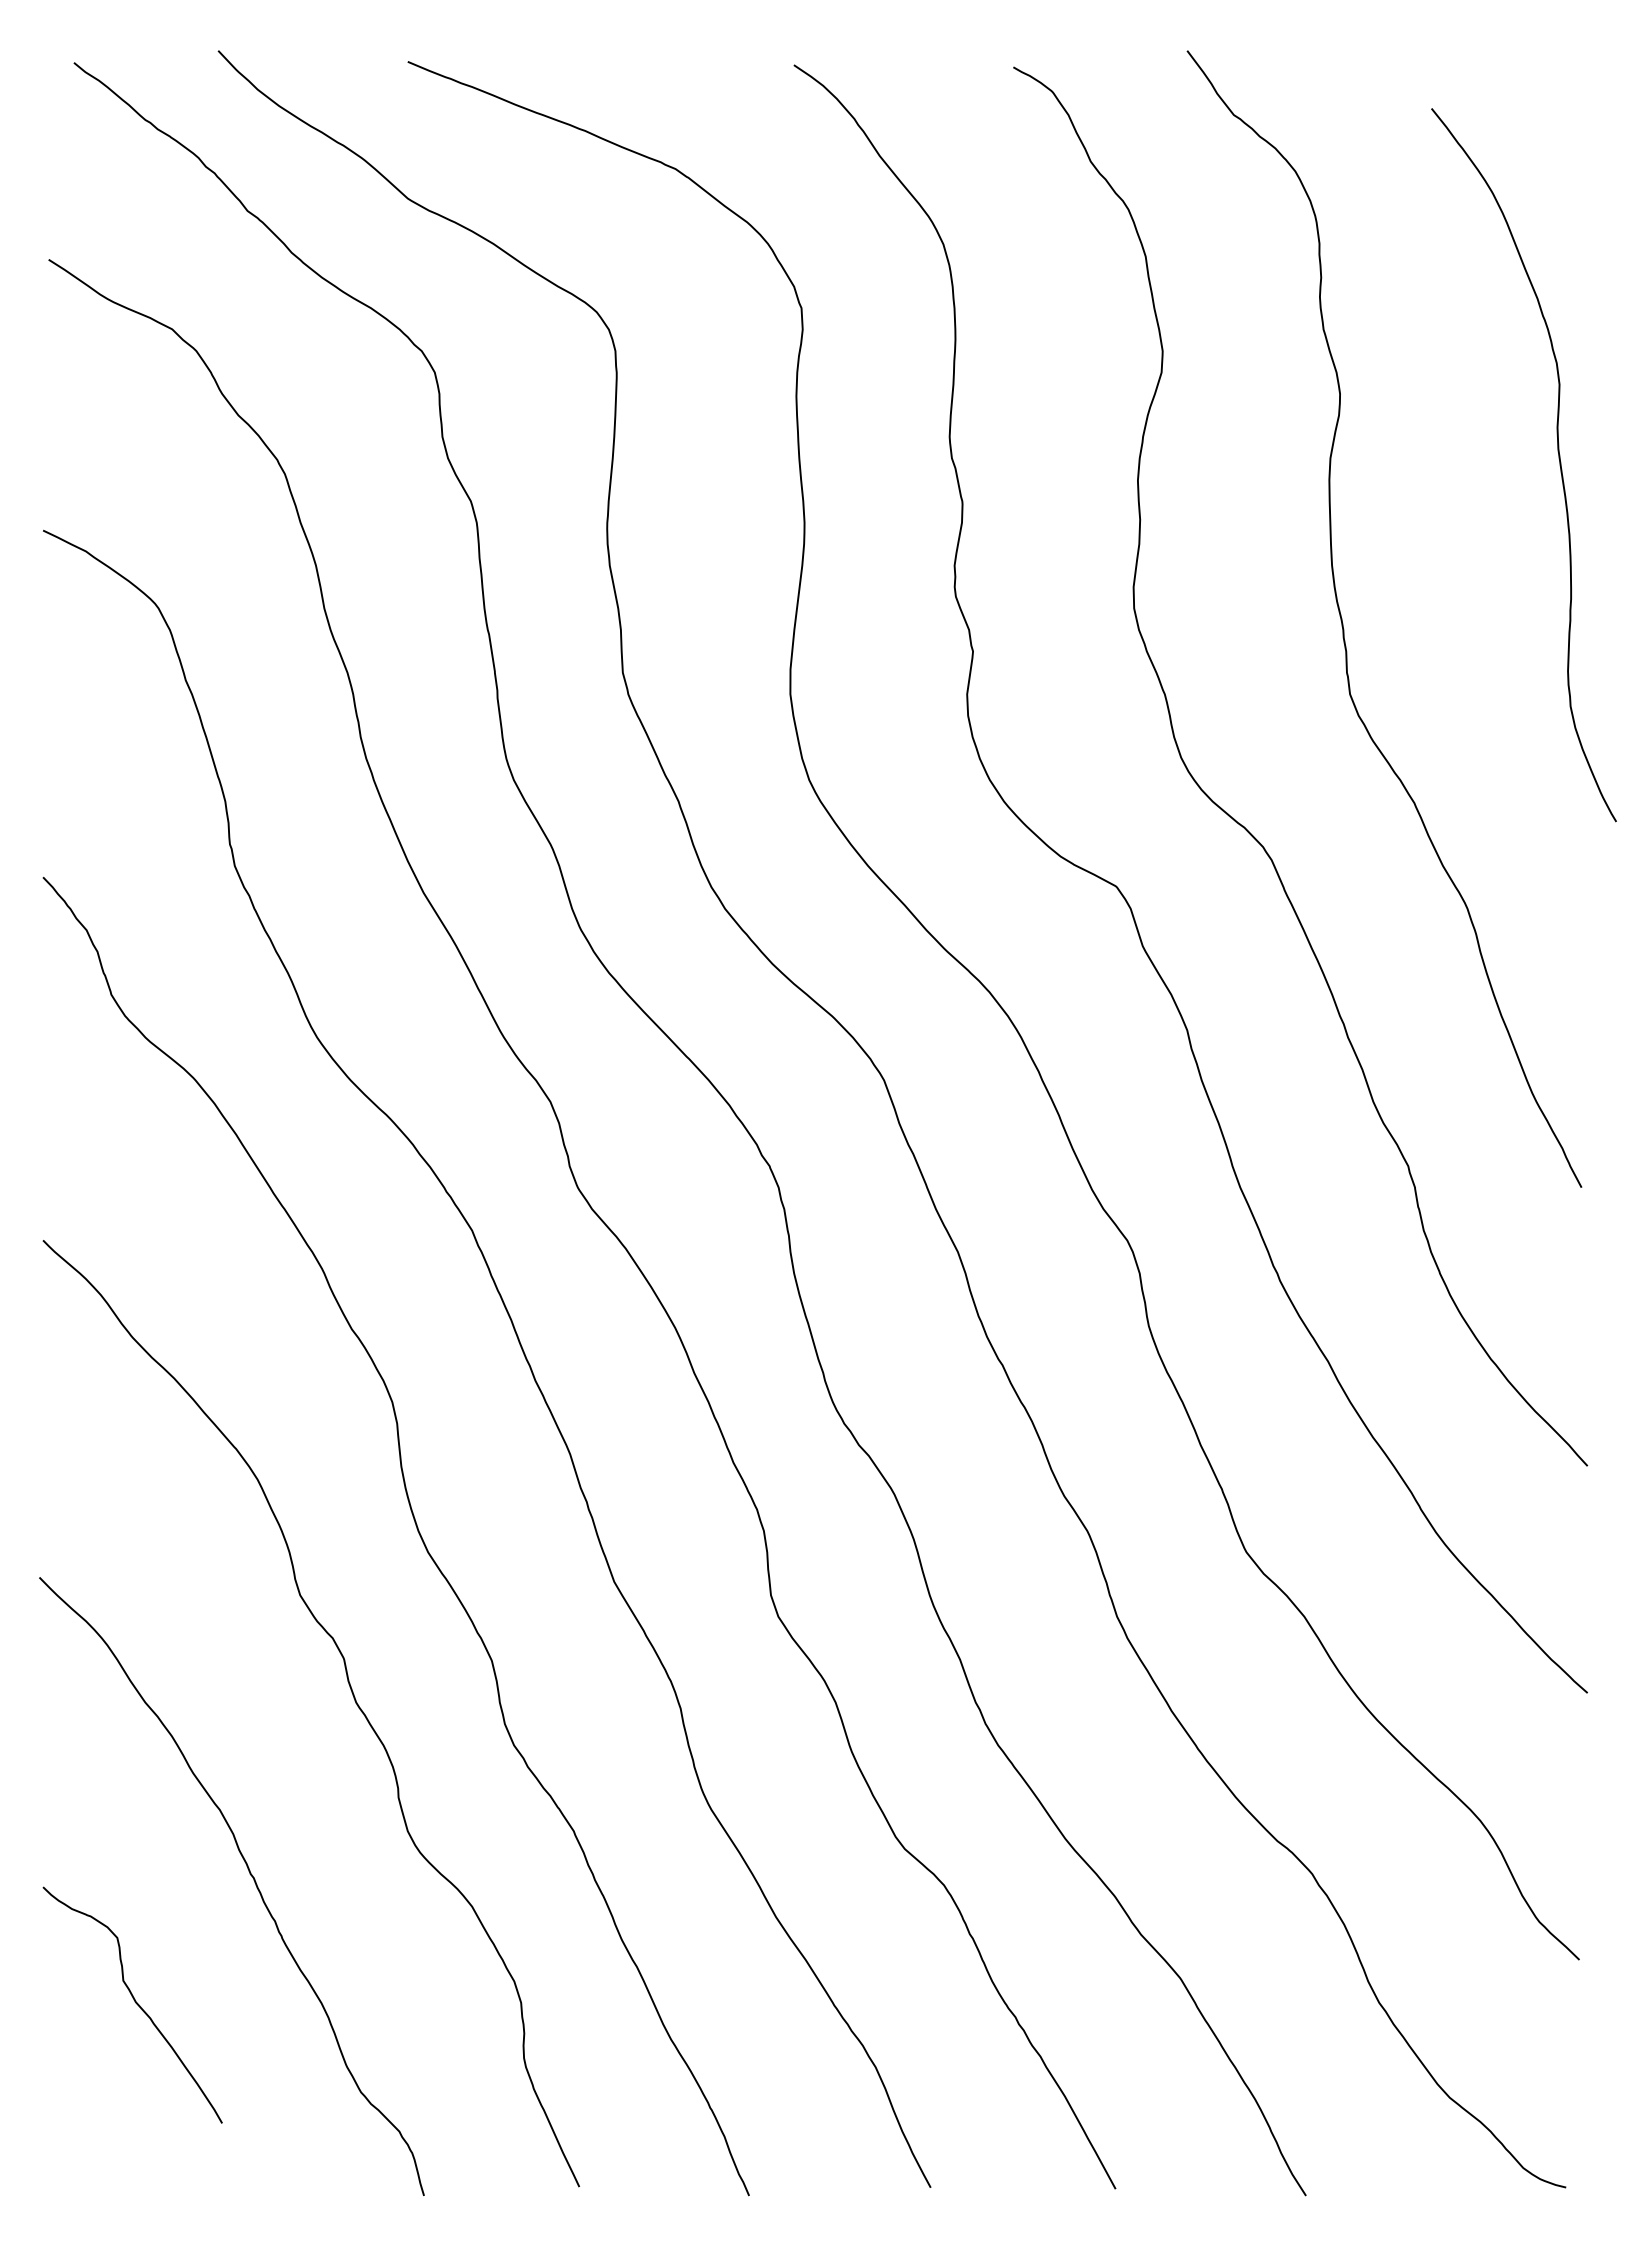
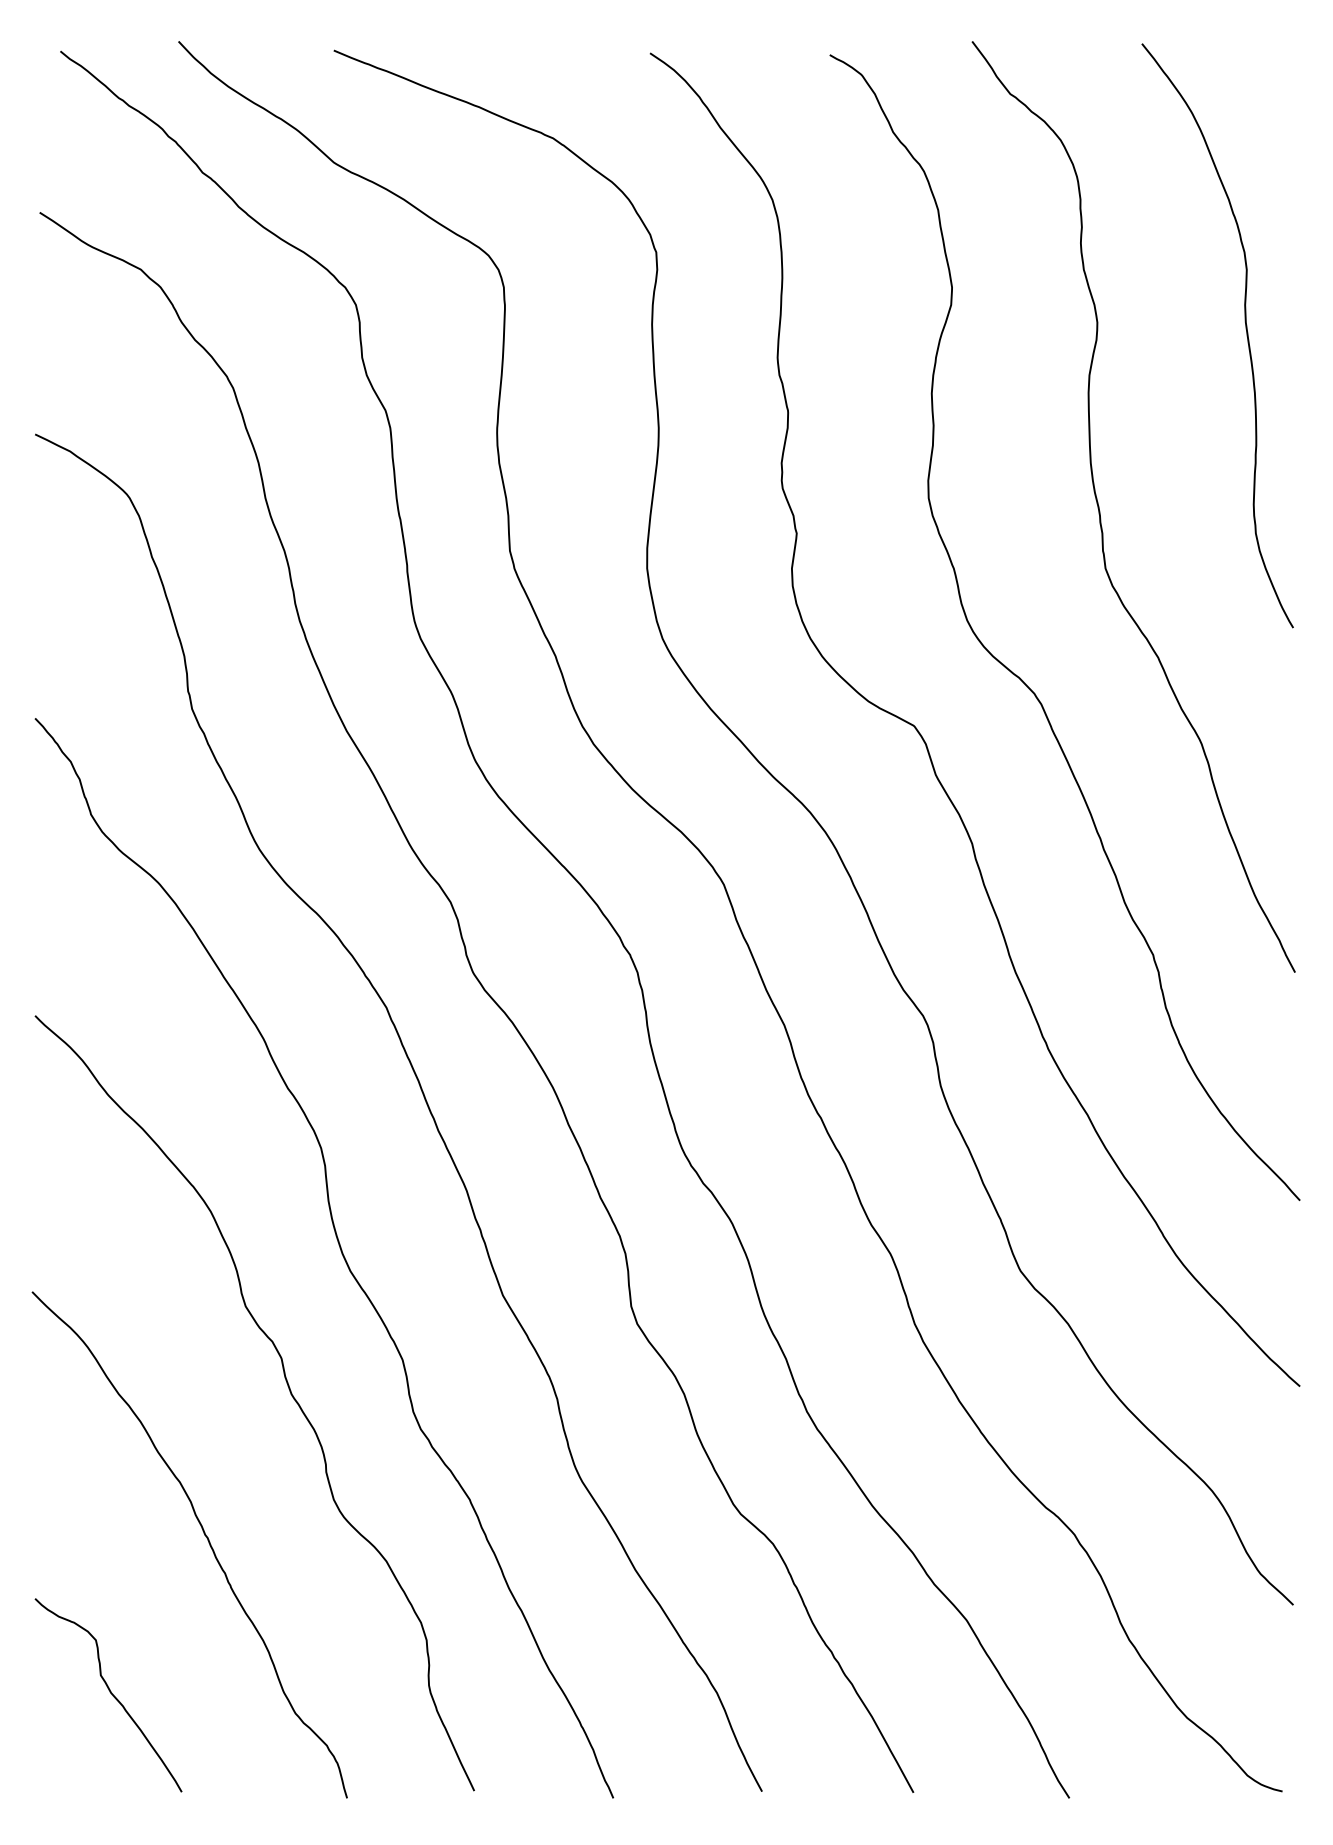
curve: (1558, 458) -> (1245, 330), moved
curve: (135, 2003) -> (110, 1693), moved

